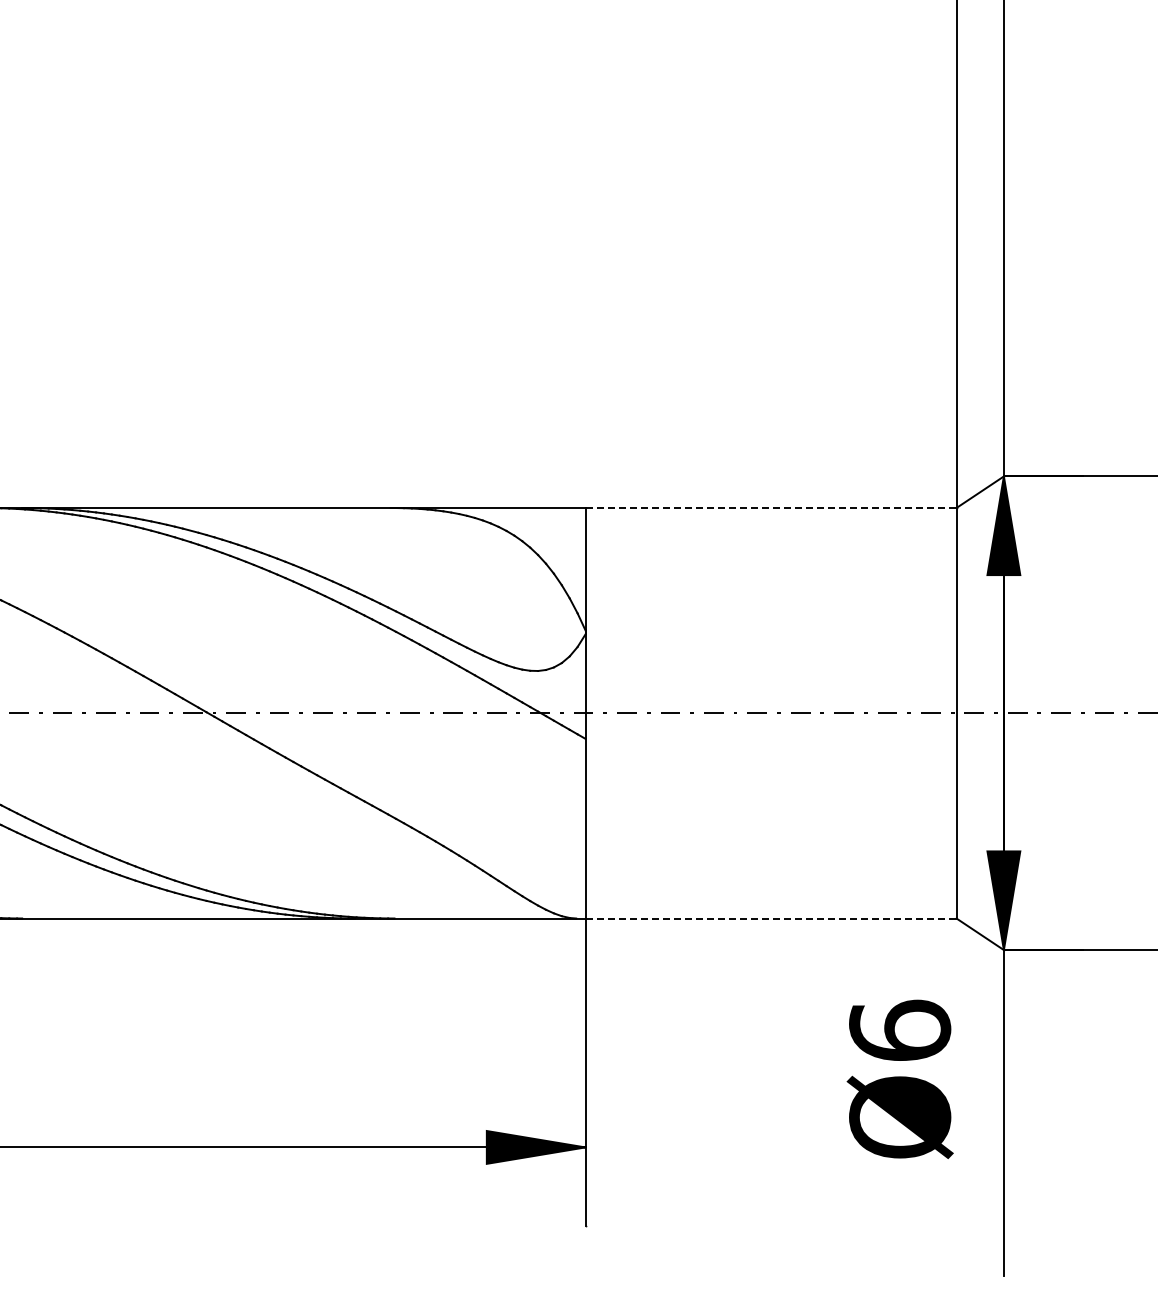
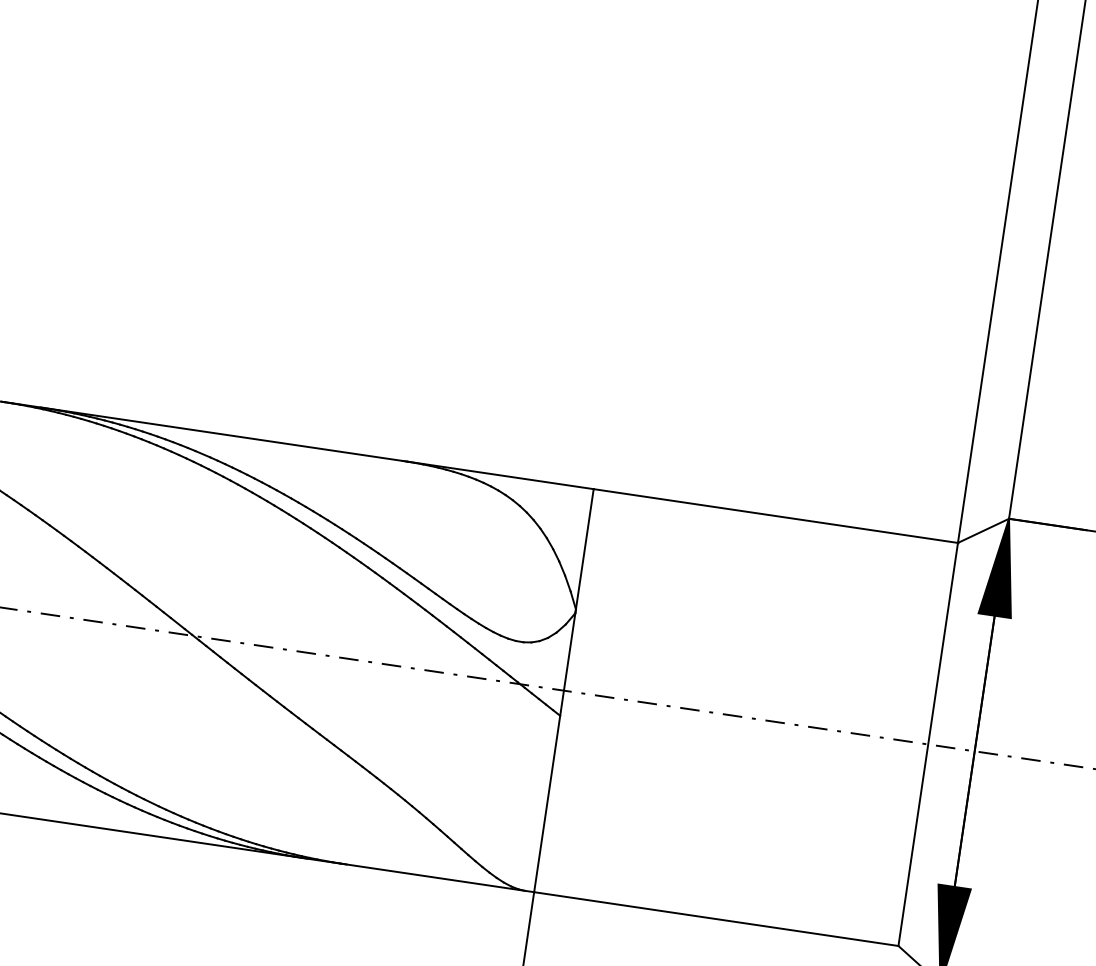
line: (771, 508) -> (776, 516), dashed -> solid
line: (771, 918) -> (716, 919), dashed -> solid

